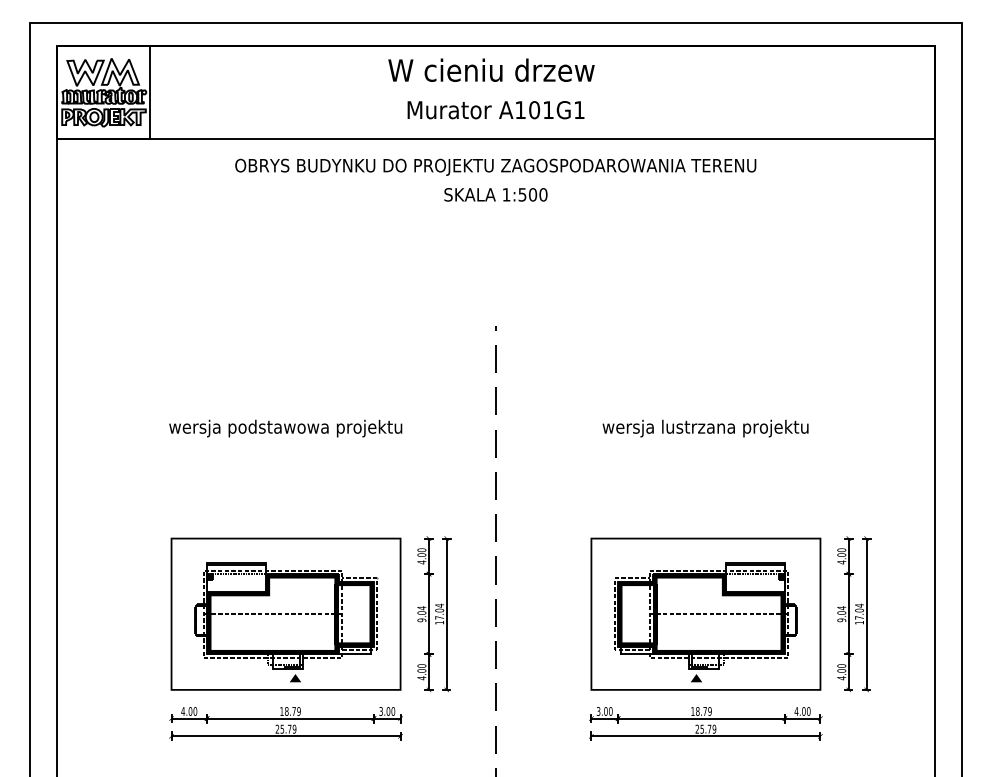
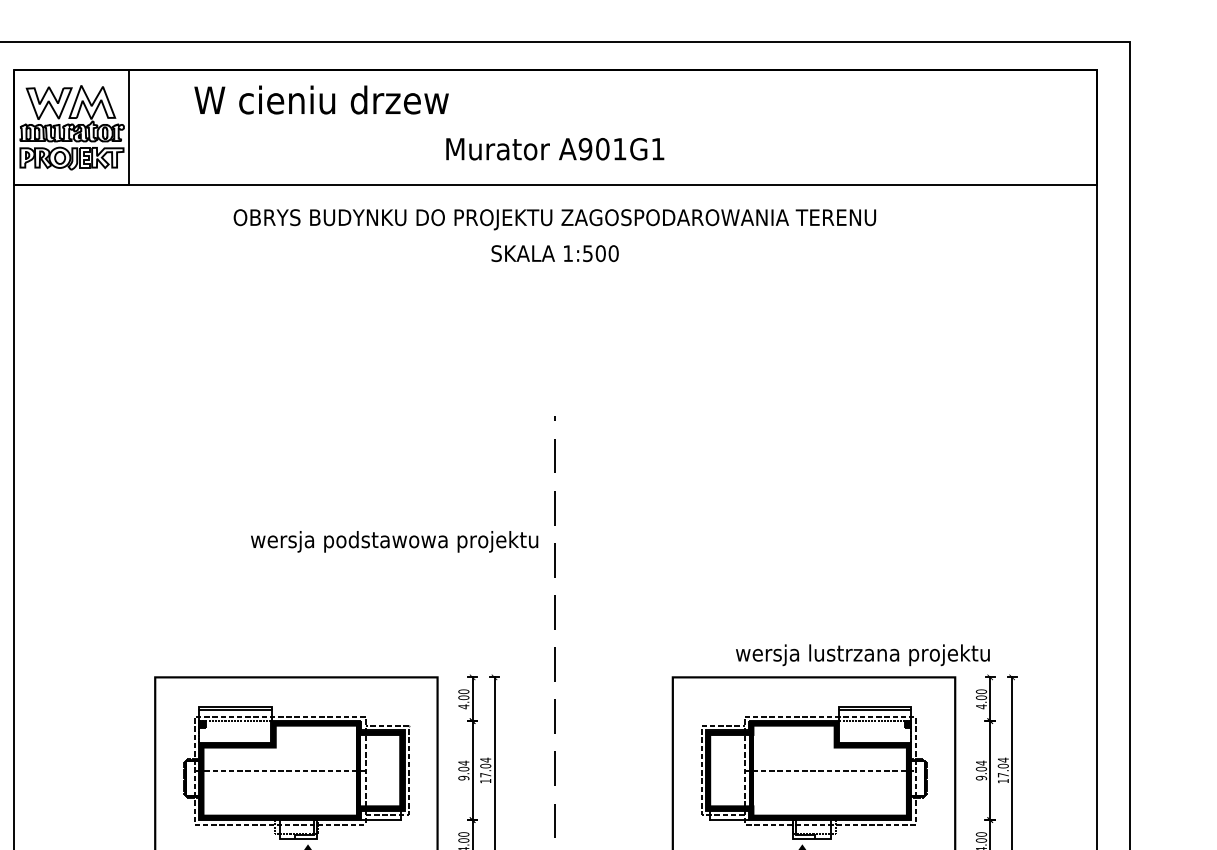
text: (491, 69) -> (321, 99), moved
text: (520, 110) -> (585, 149), A101G1 -> A901G1
text: (285, 428) -> (394, 541), moved
text: (705, 428) -> (862, 655), moved

